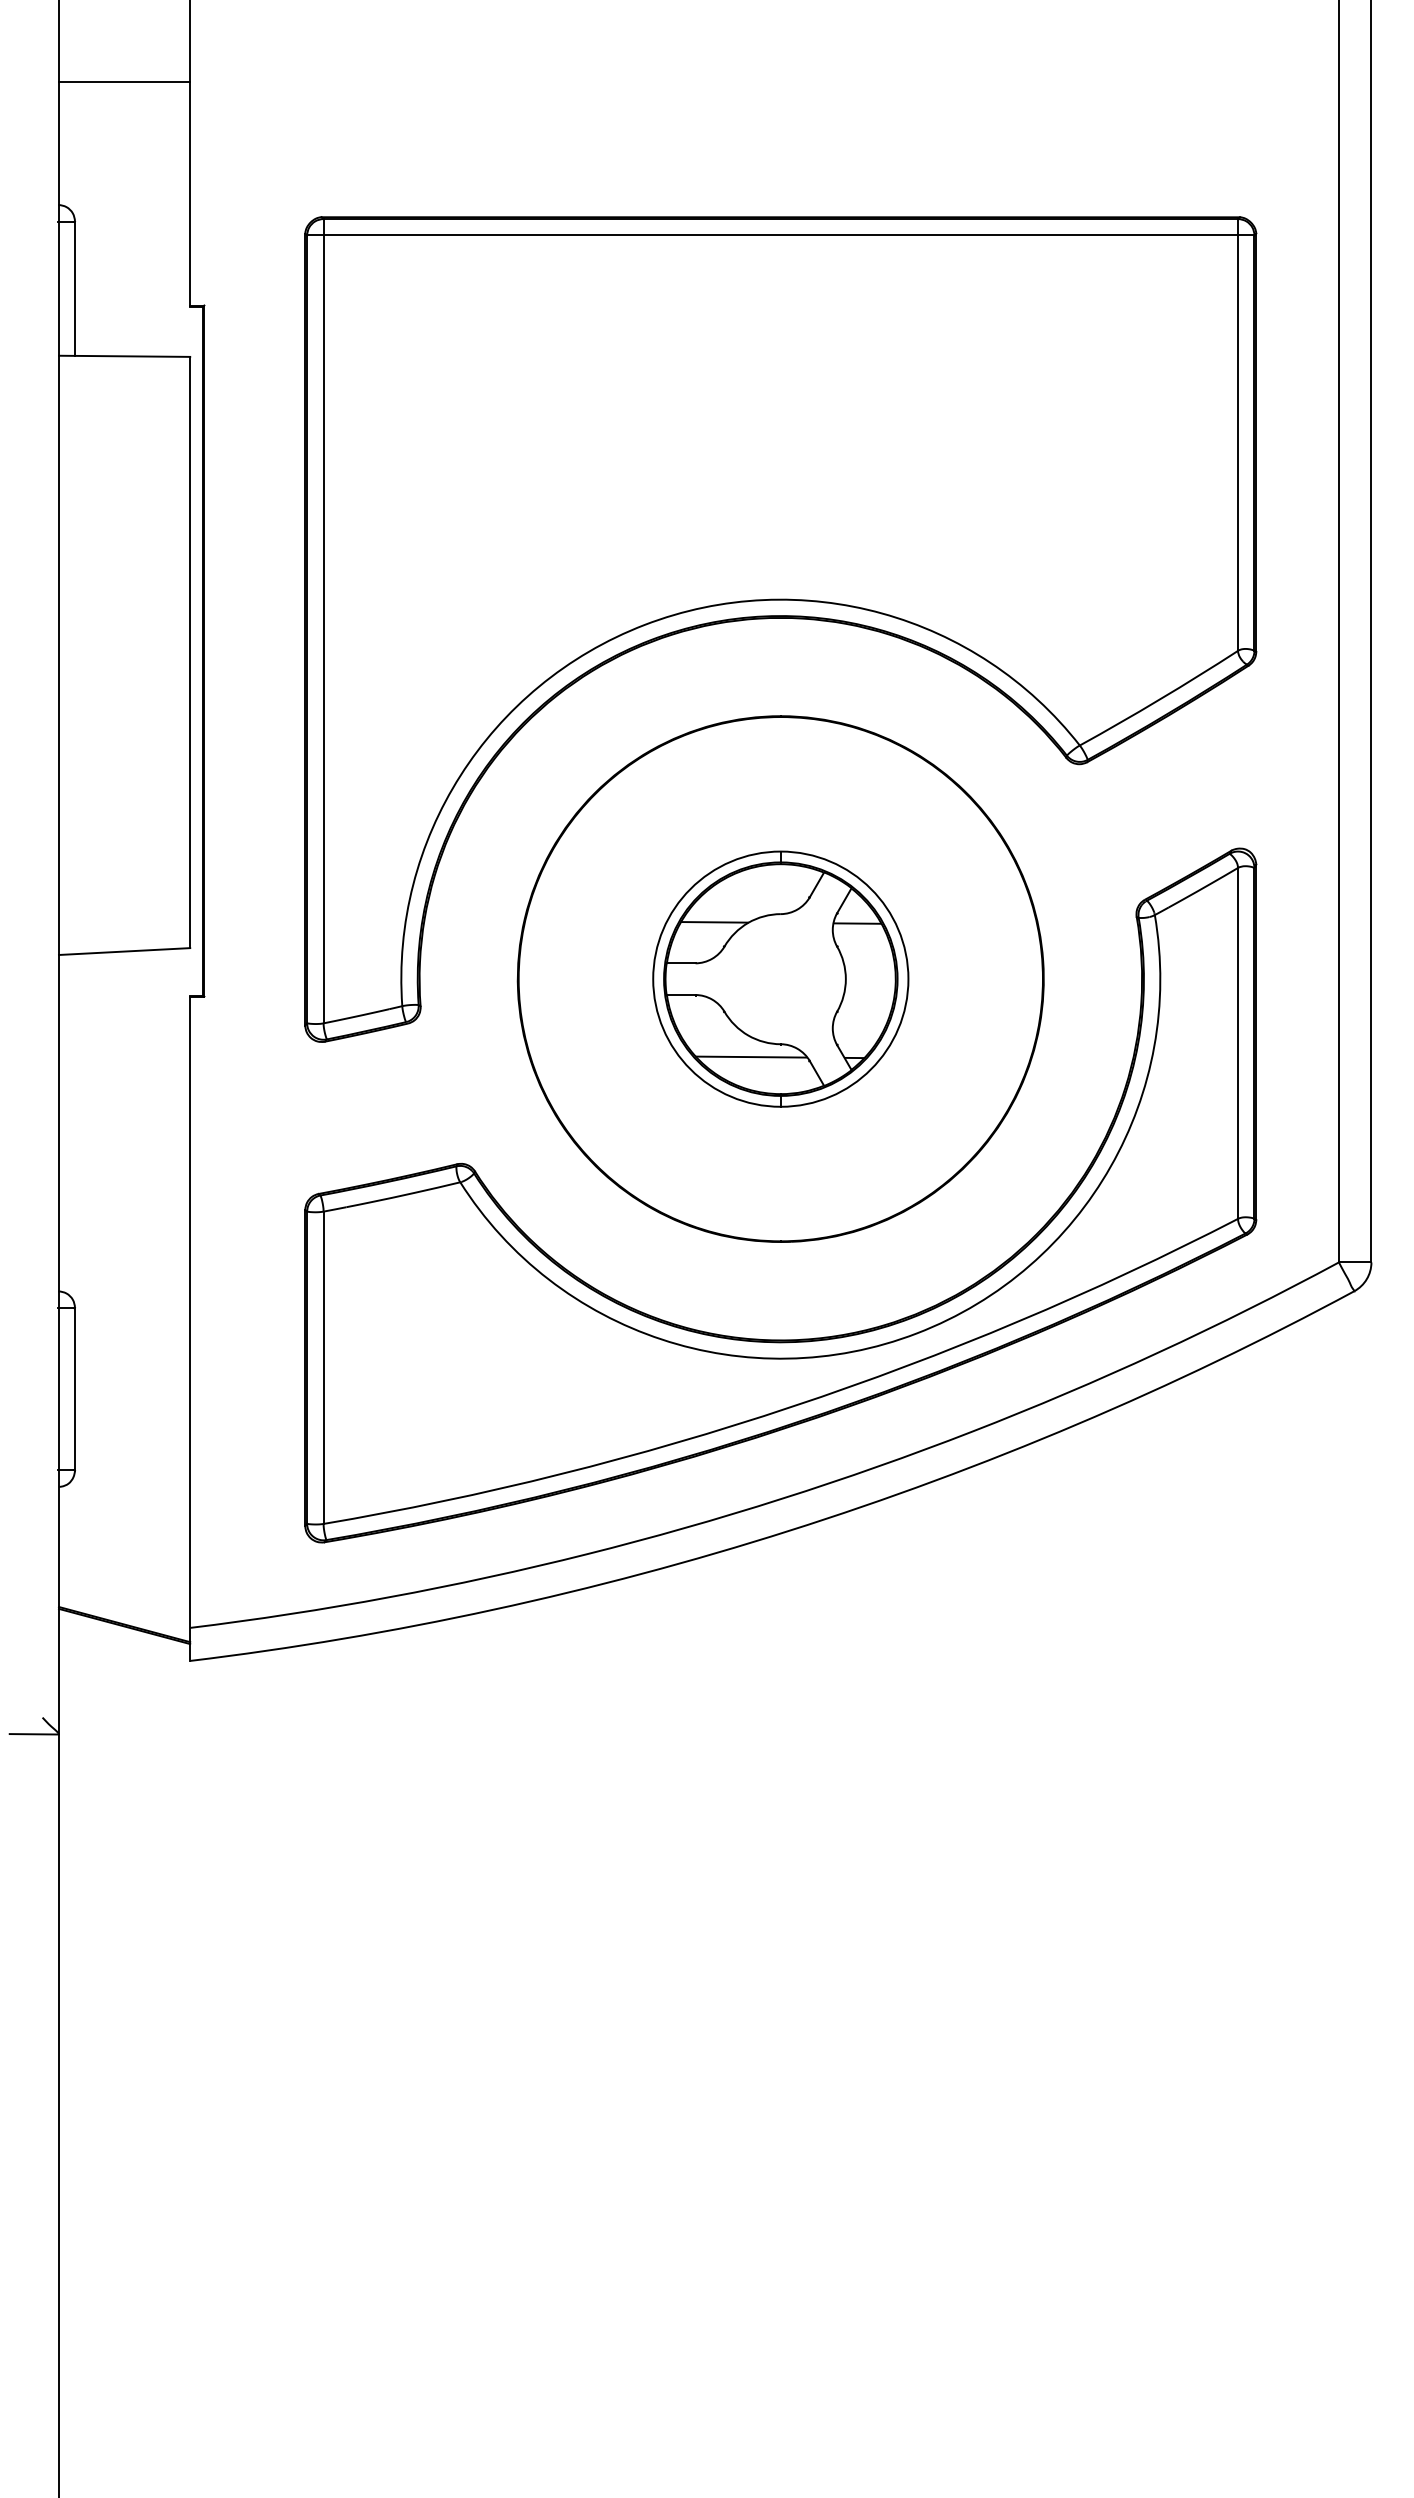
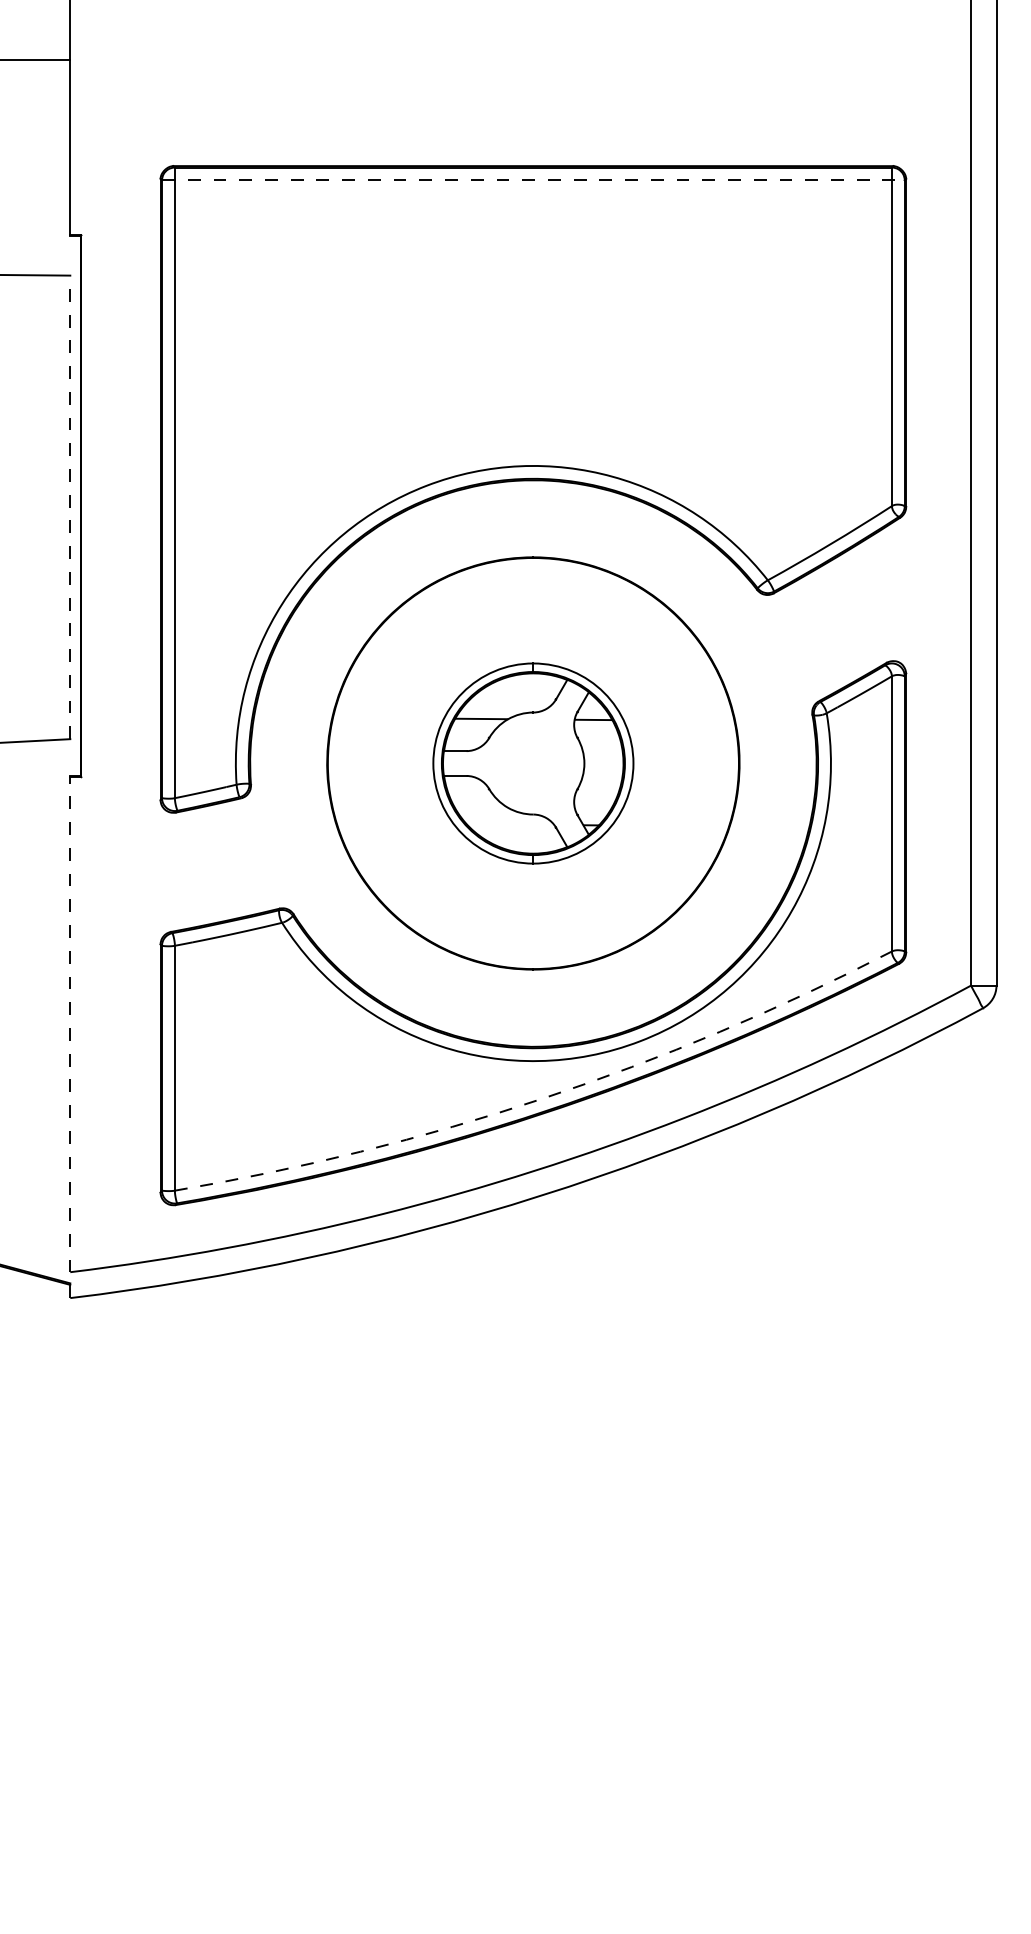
line: (780, 235) -> (533, 180), solid -> dashed
line: (190, 652) -> (70, 507), solid -> dashed
line: (750, 1056) -> (509, 824), removed
line: (190, 1328) -> (70, 1037), solid -> dashed
arc: (792, 1406) -> (542, 1098), solid -> dashed

